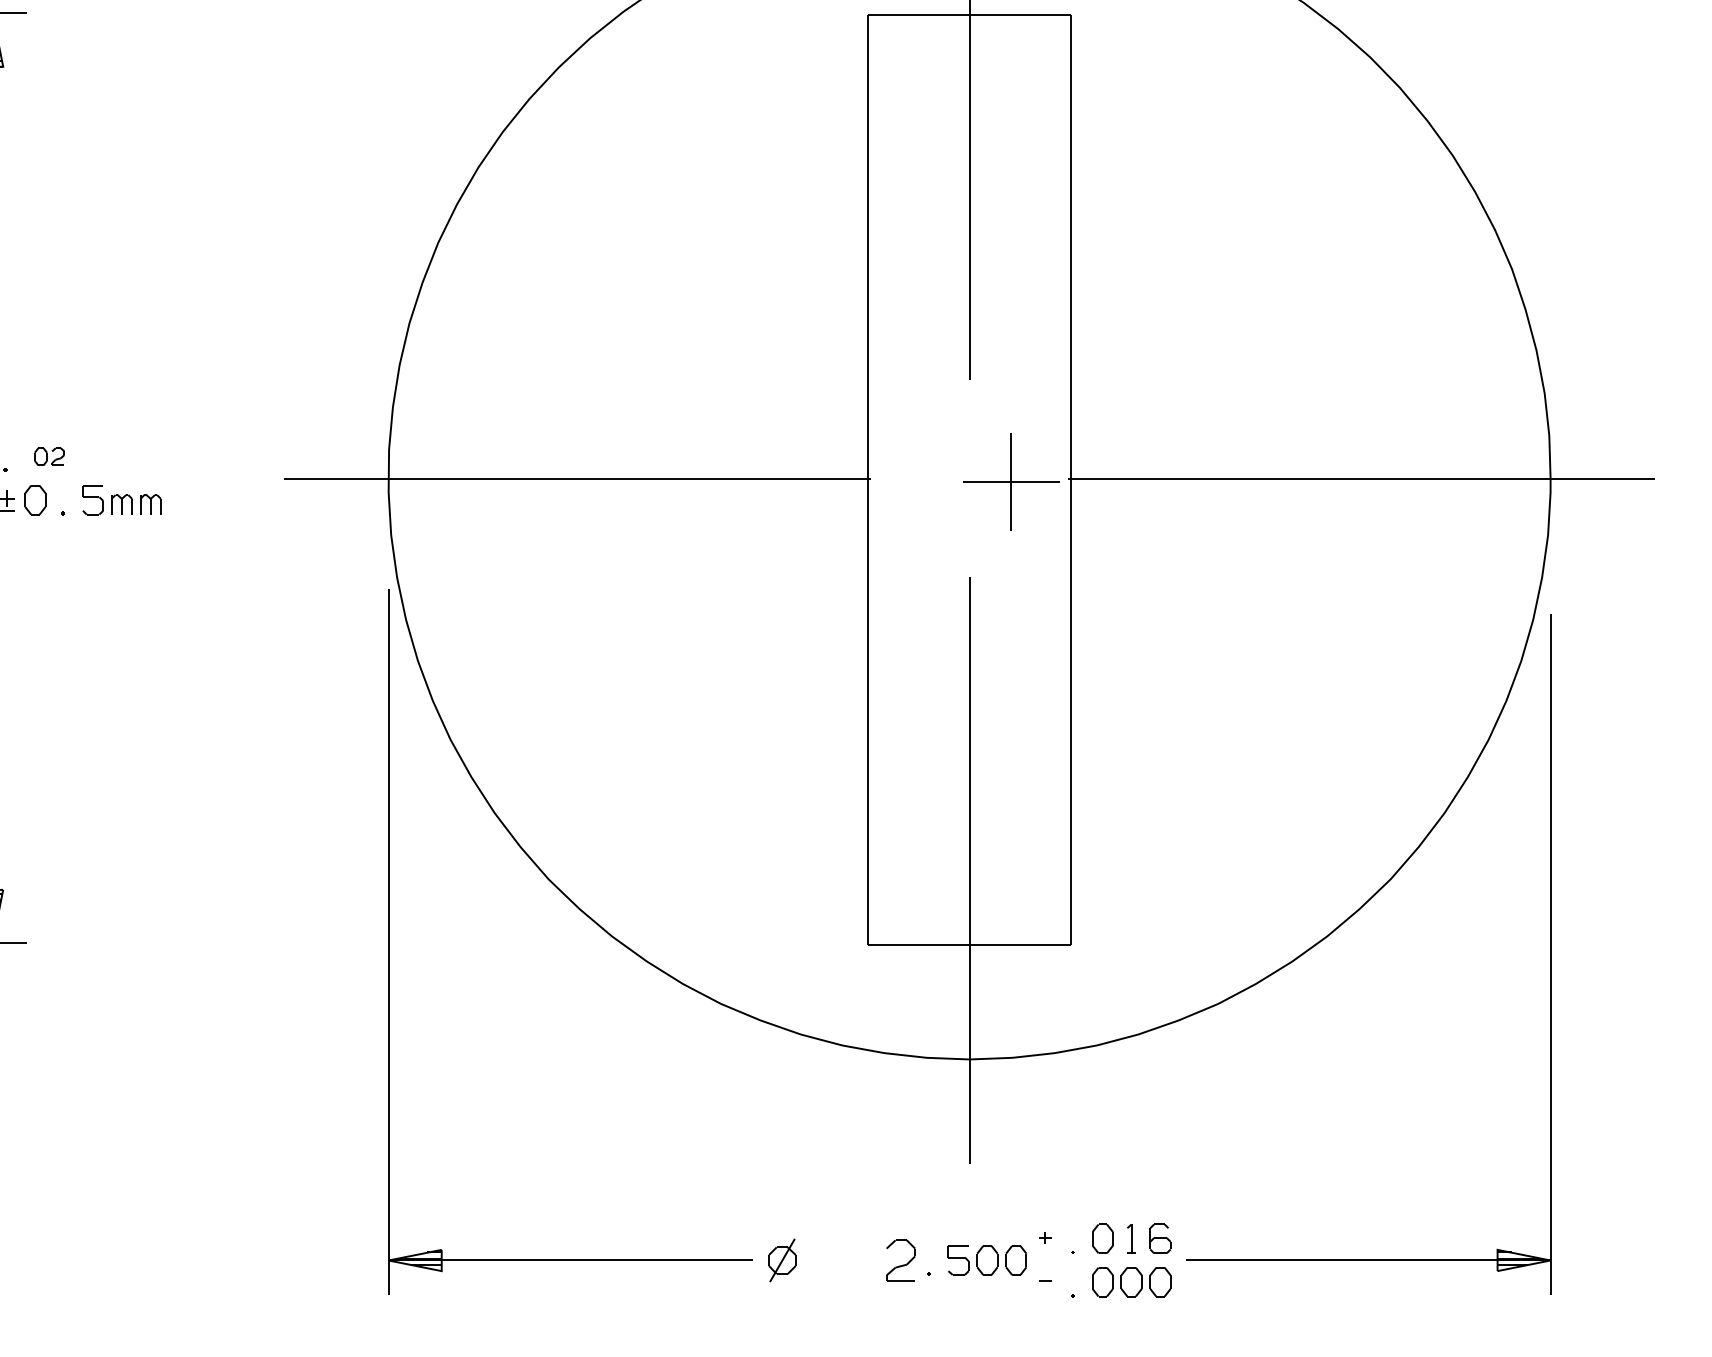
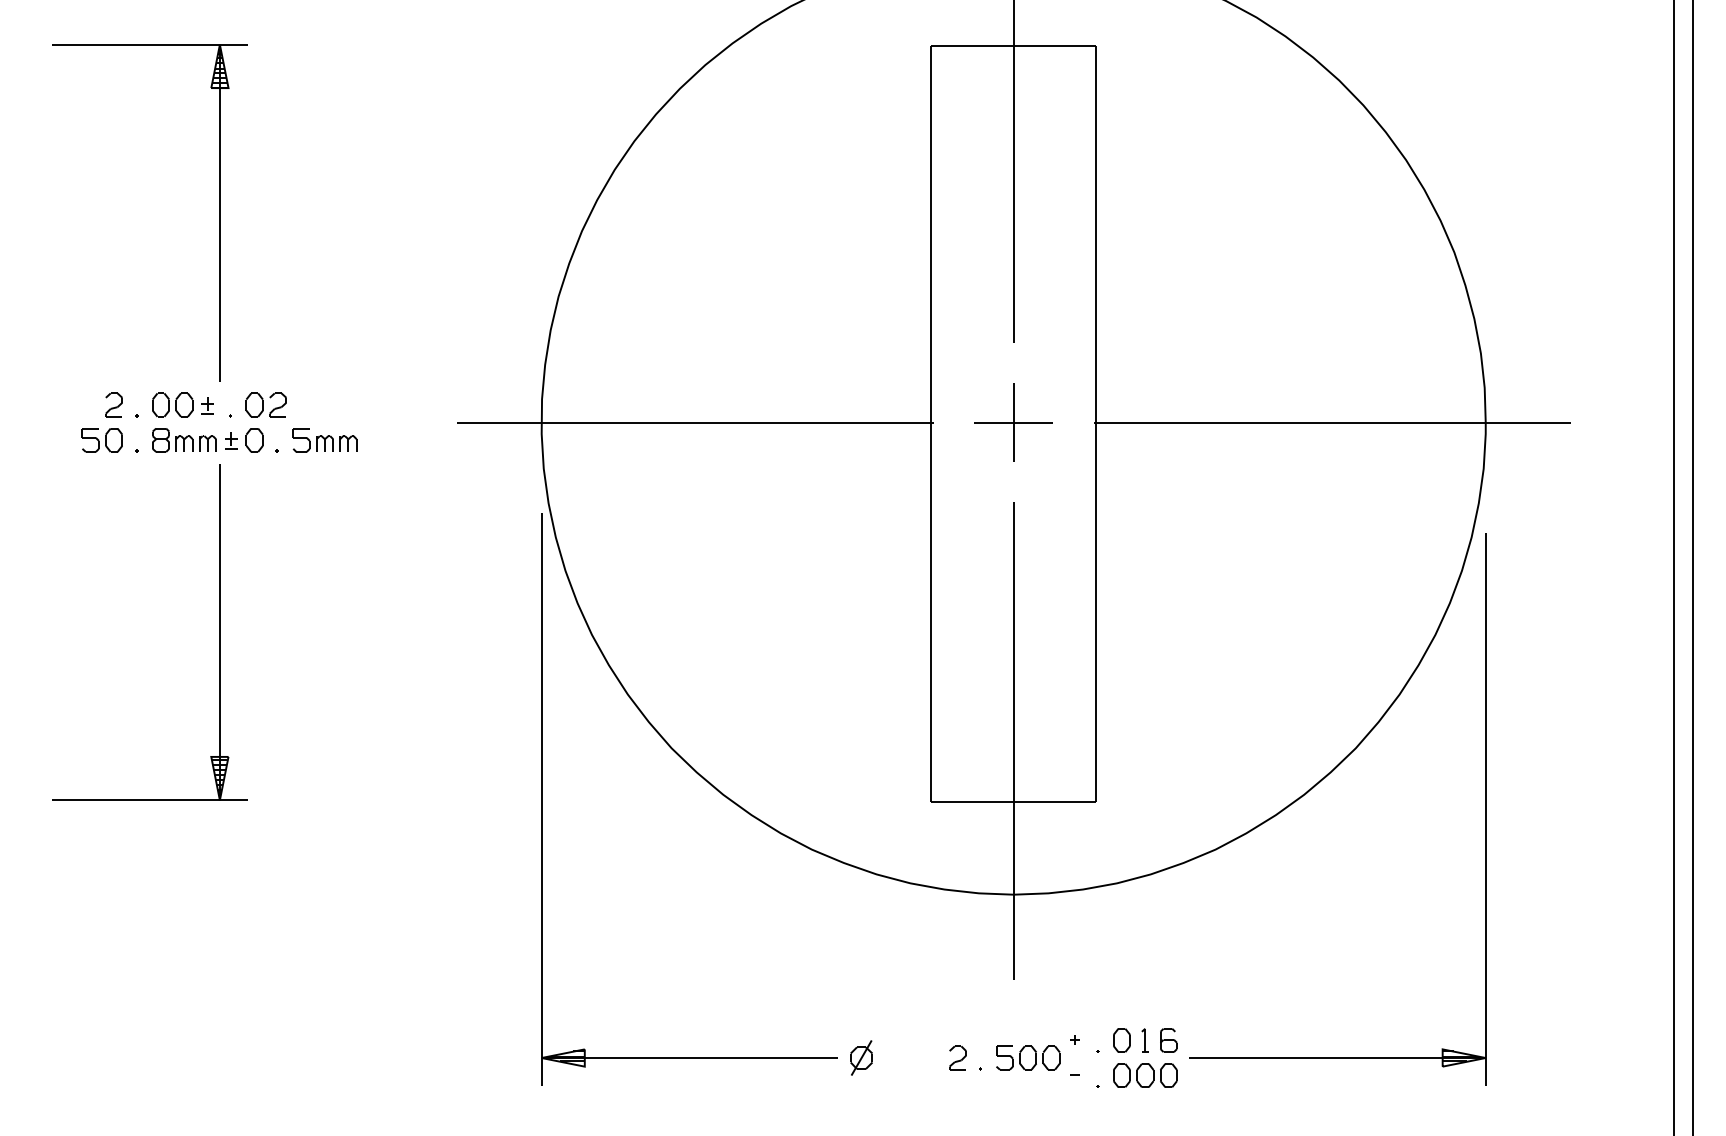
part: (48, 456) -> (265, 404), size x1.67
part: (1011, 481) -> (1013, 422), moved
part: (900, 1259) -> (957, 1057), size x0.71

